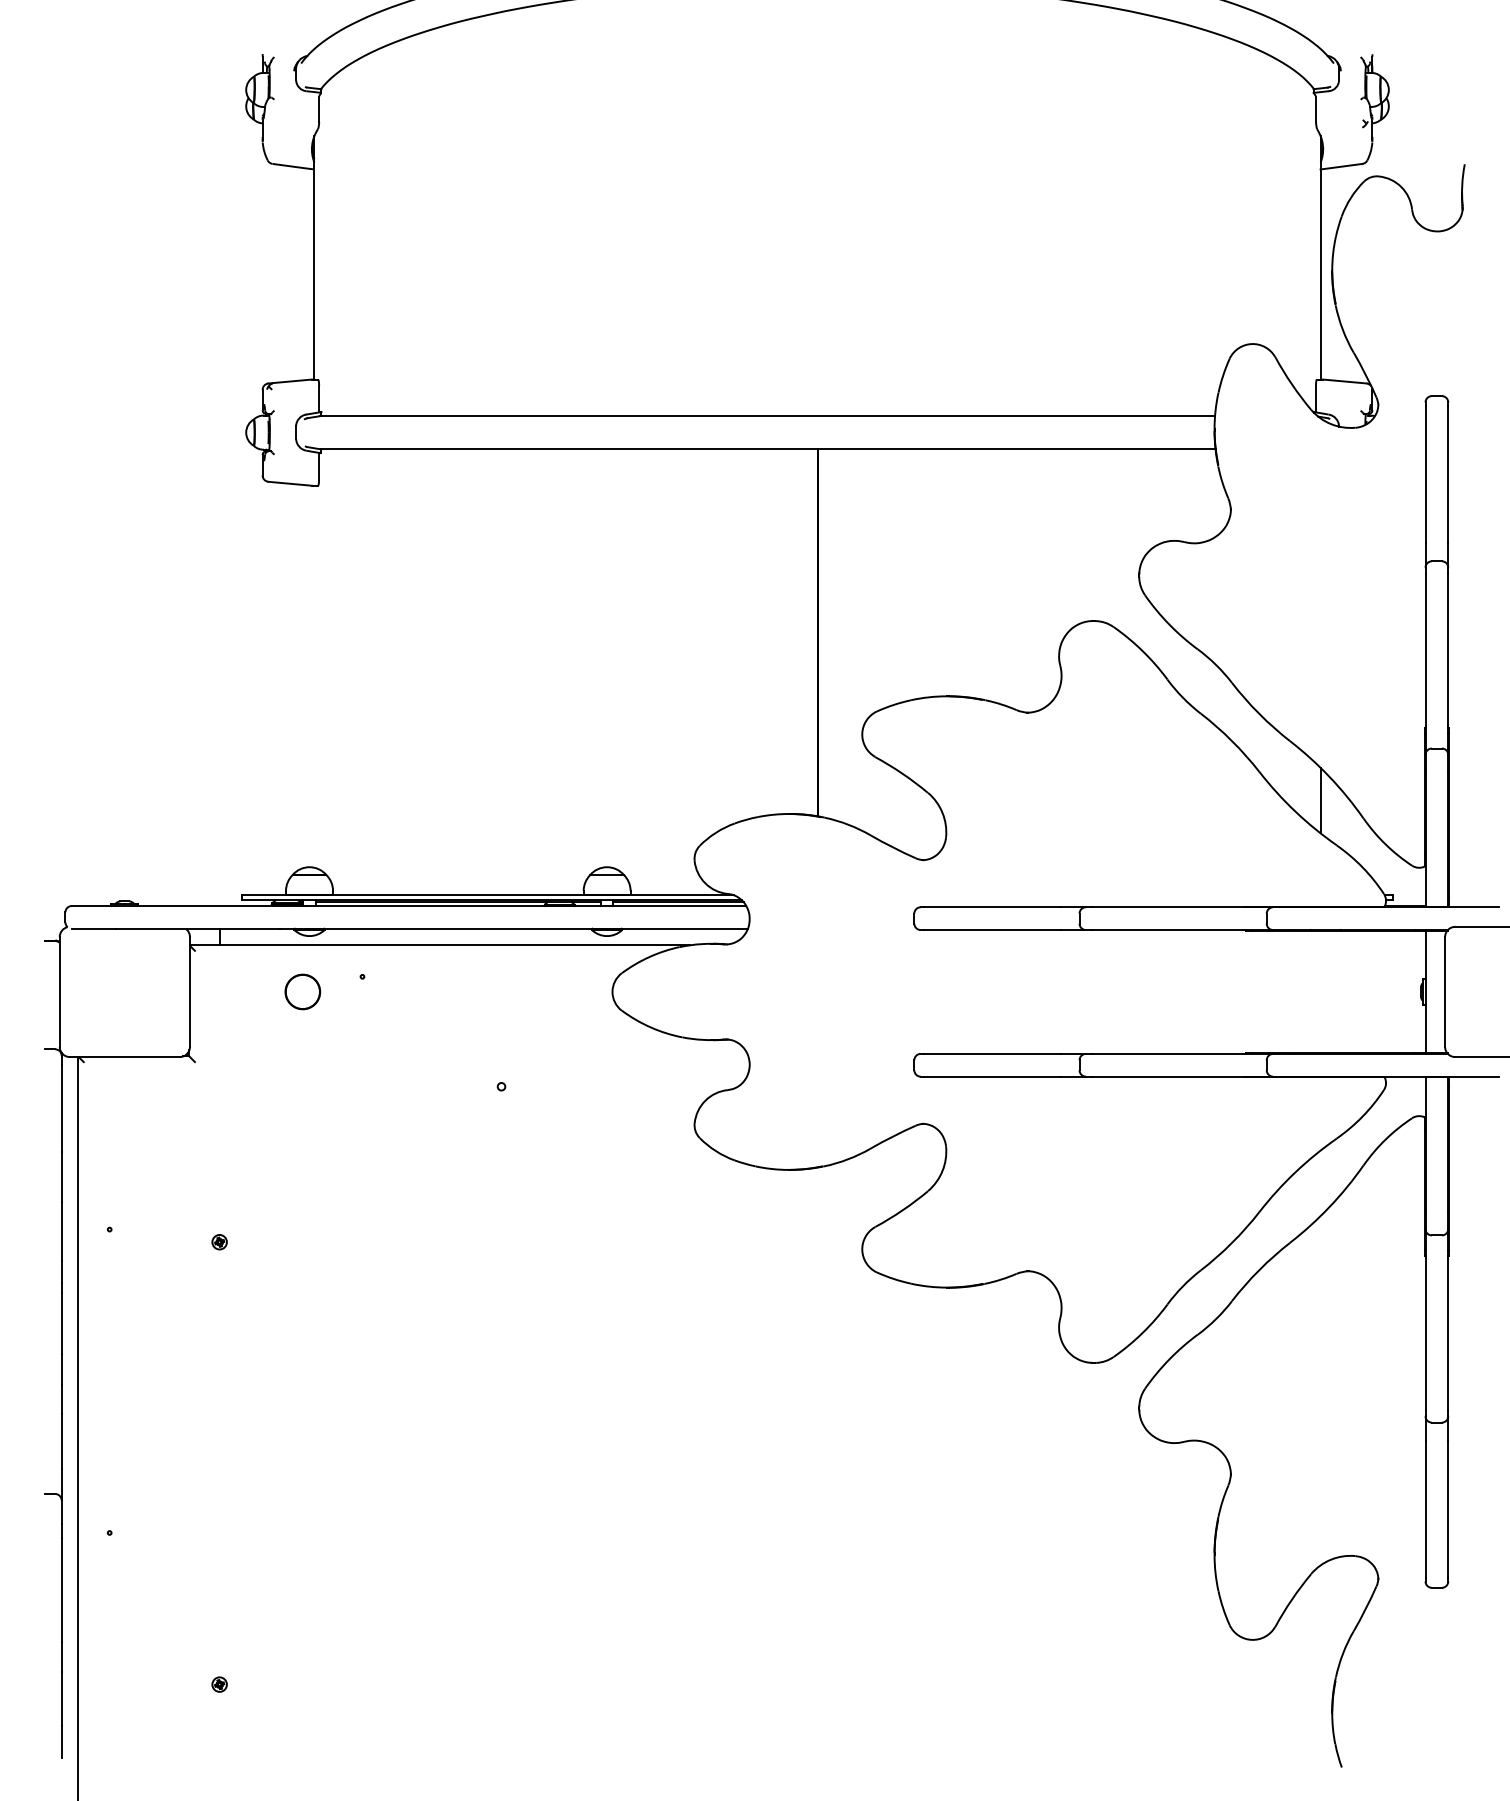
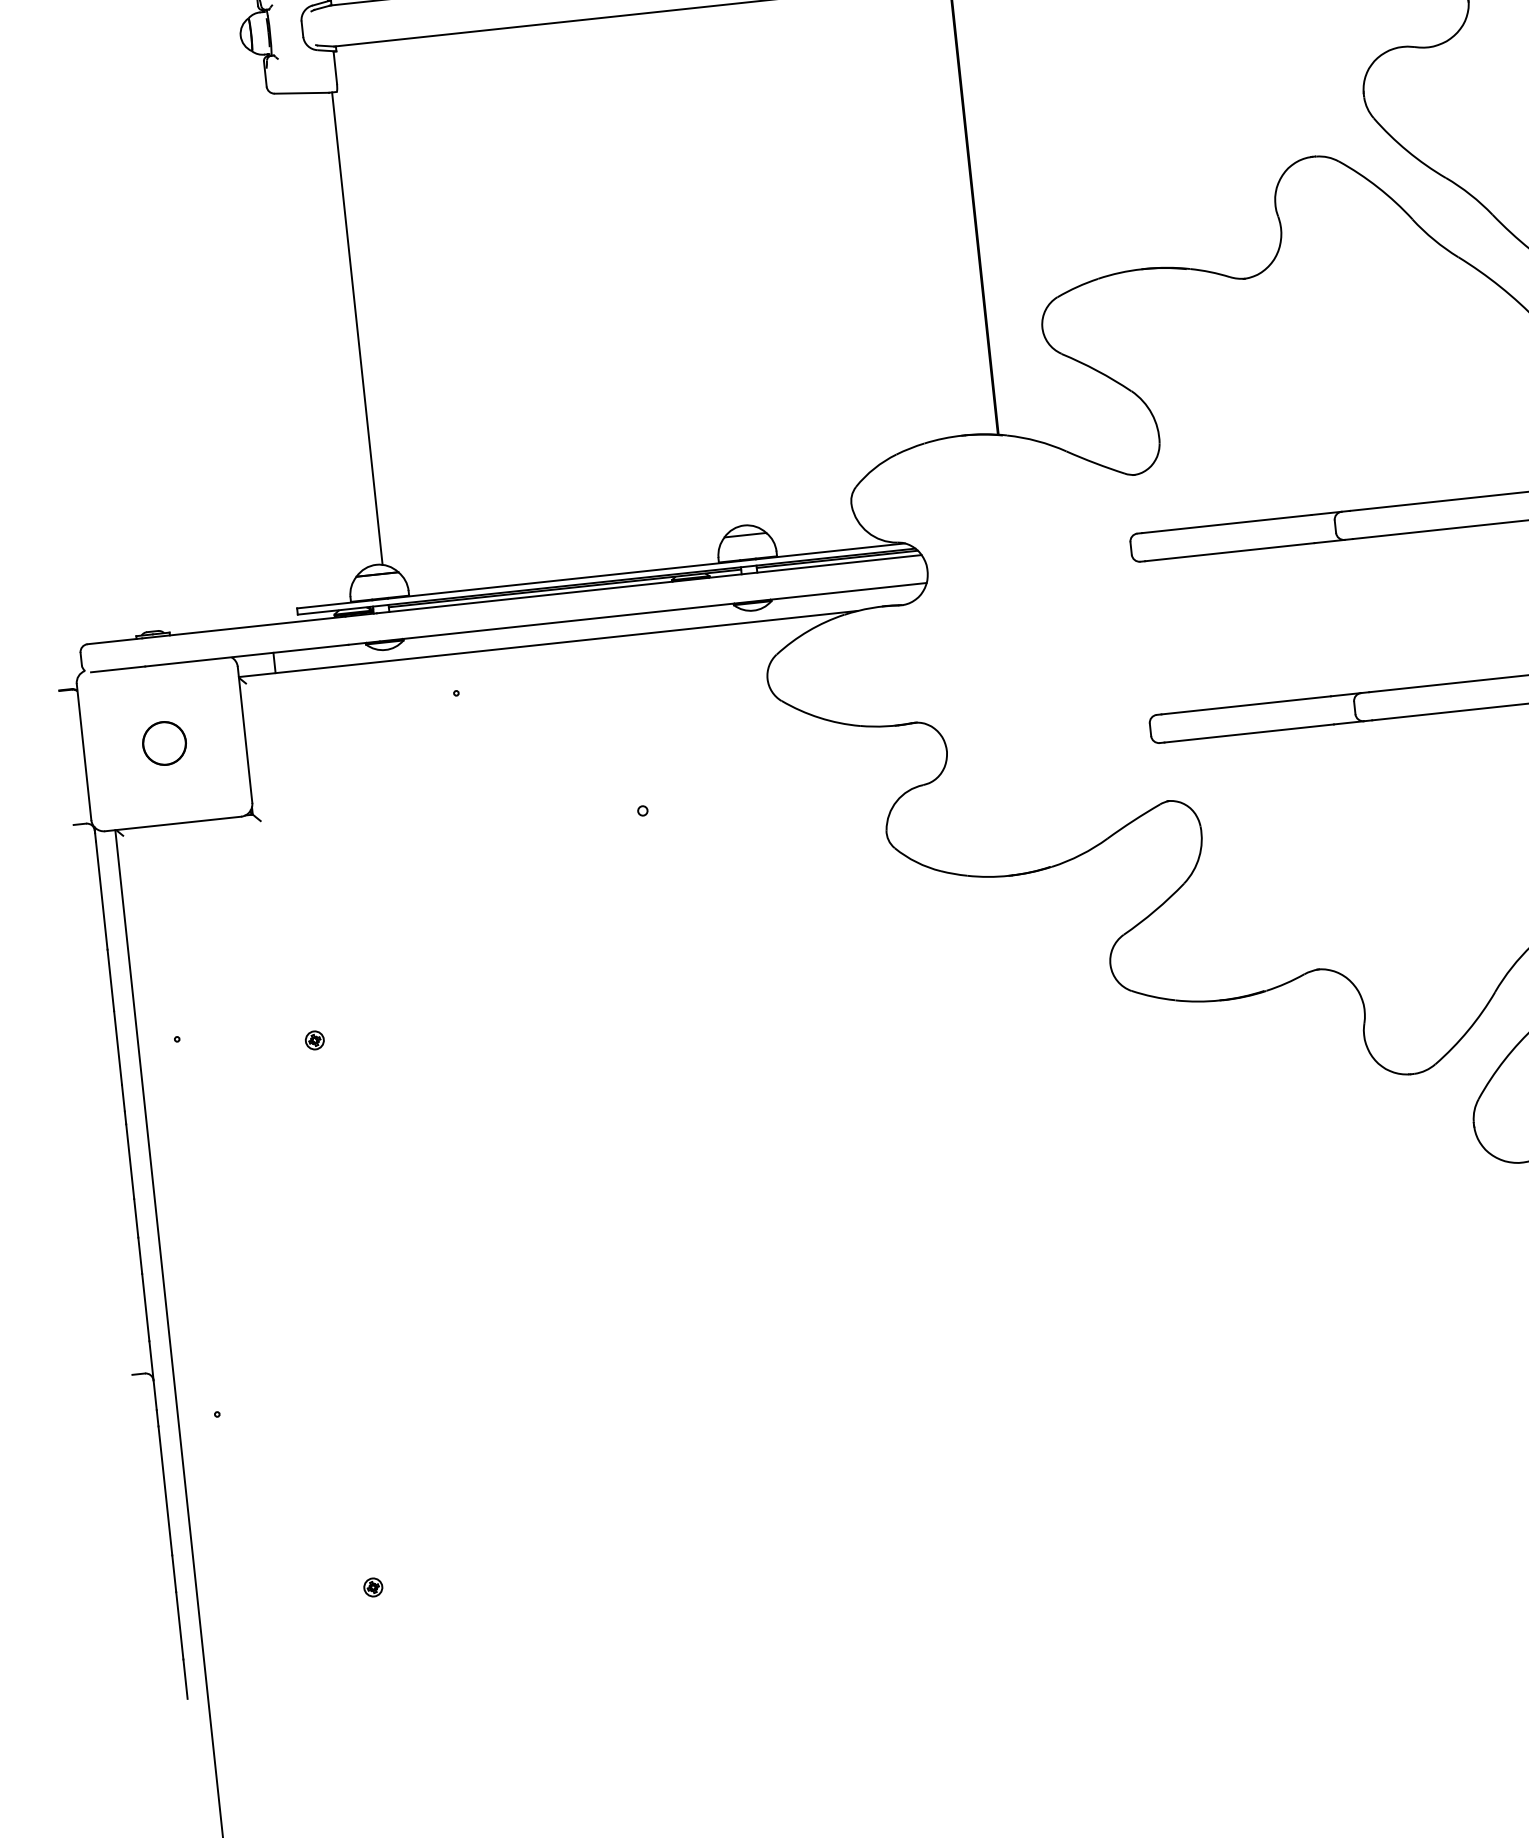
line: (314, 676) -> (357, 328), added
part: (302, 991) -> (164, 742), moved

